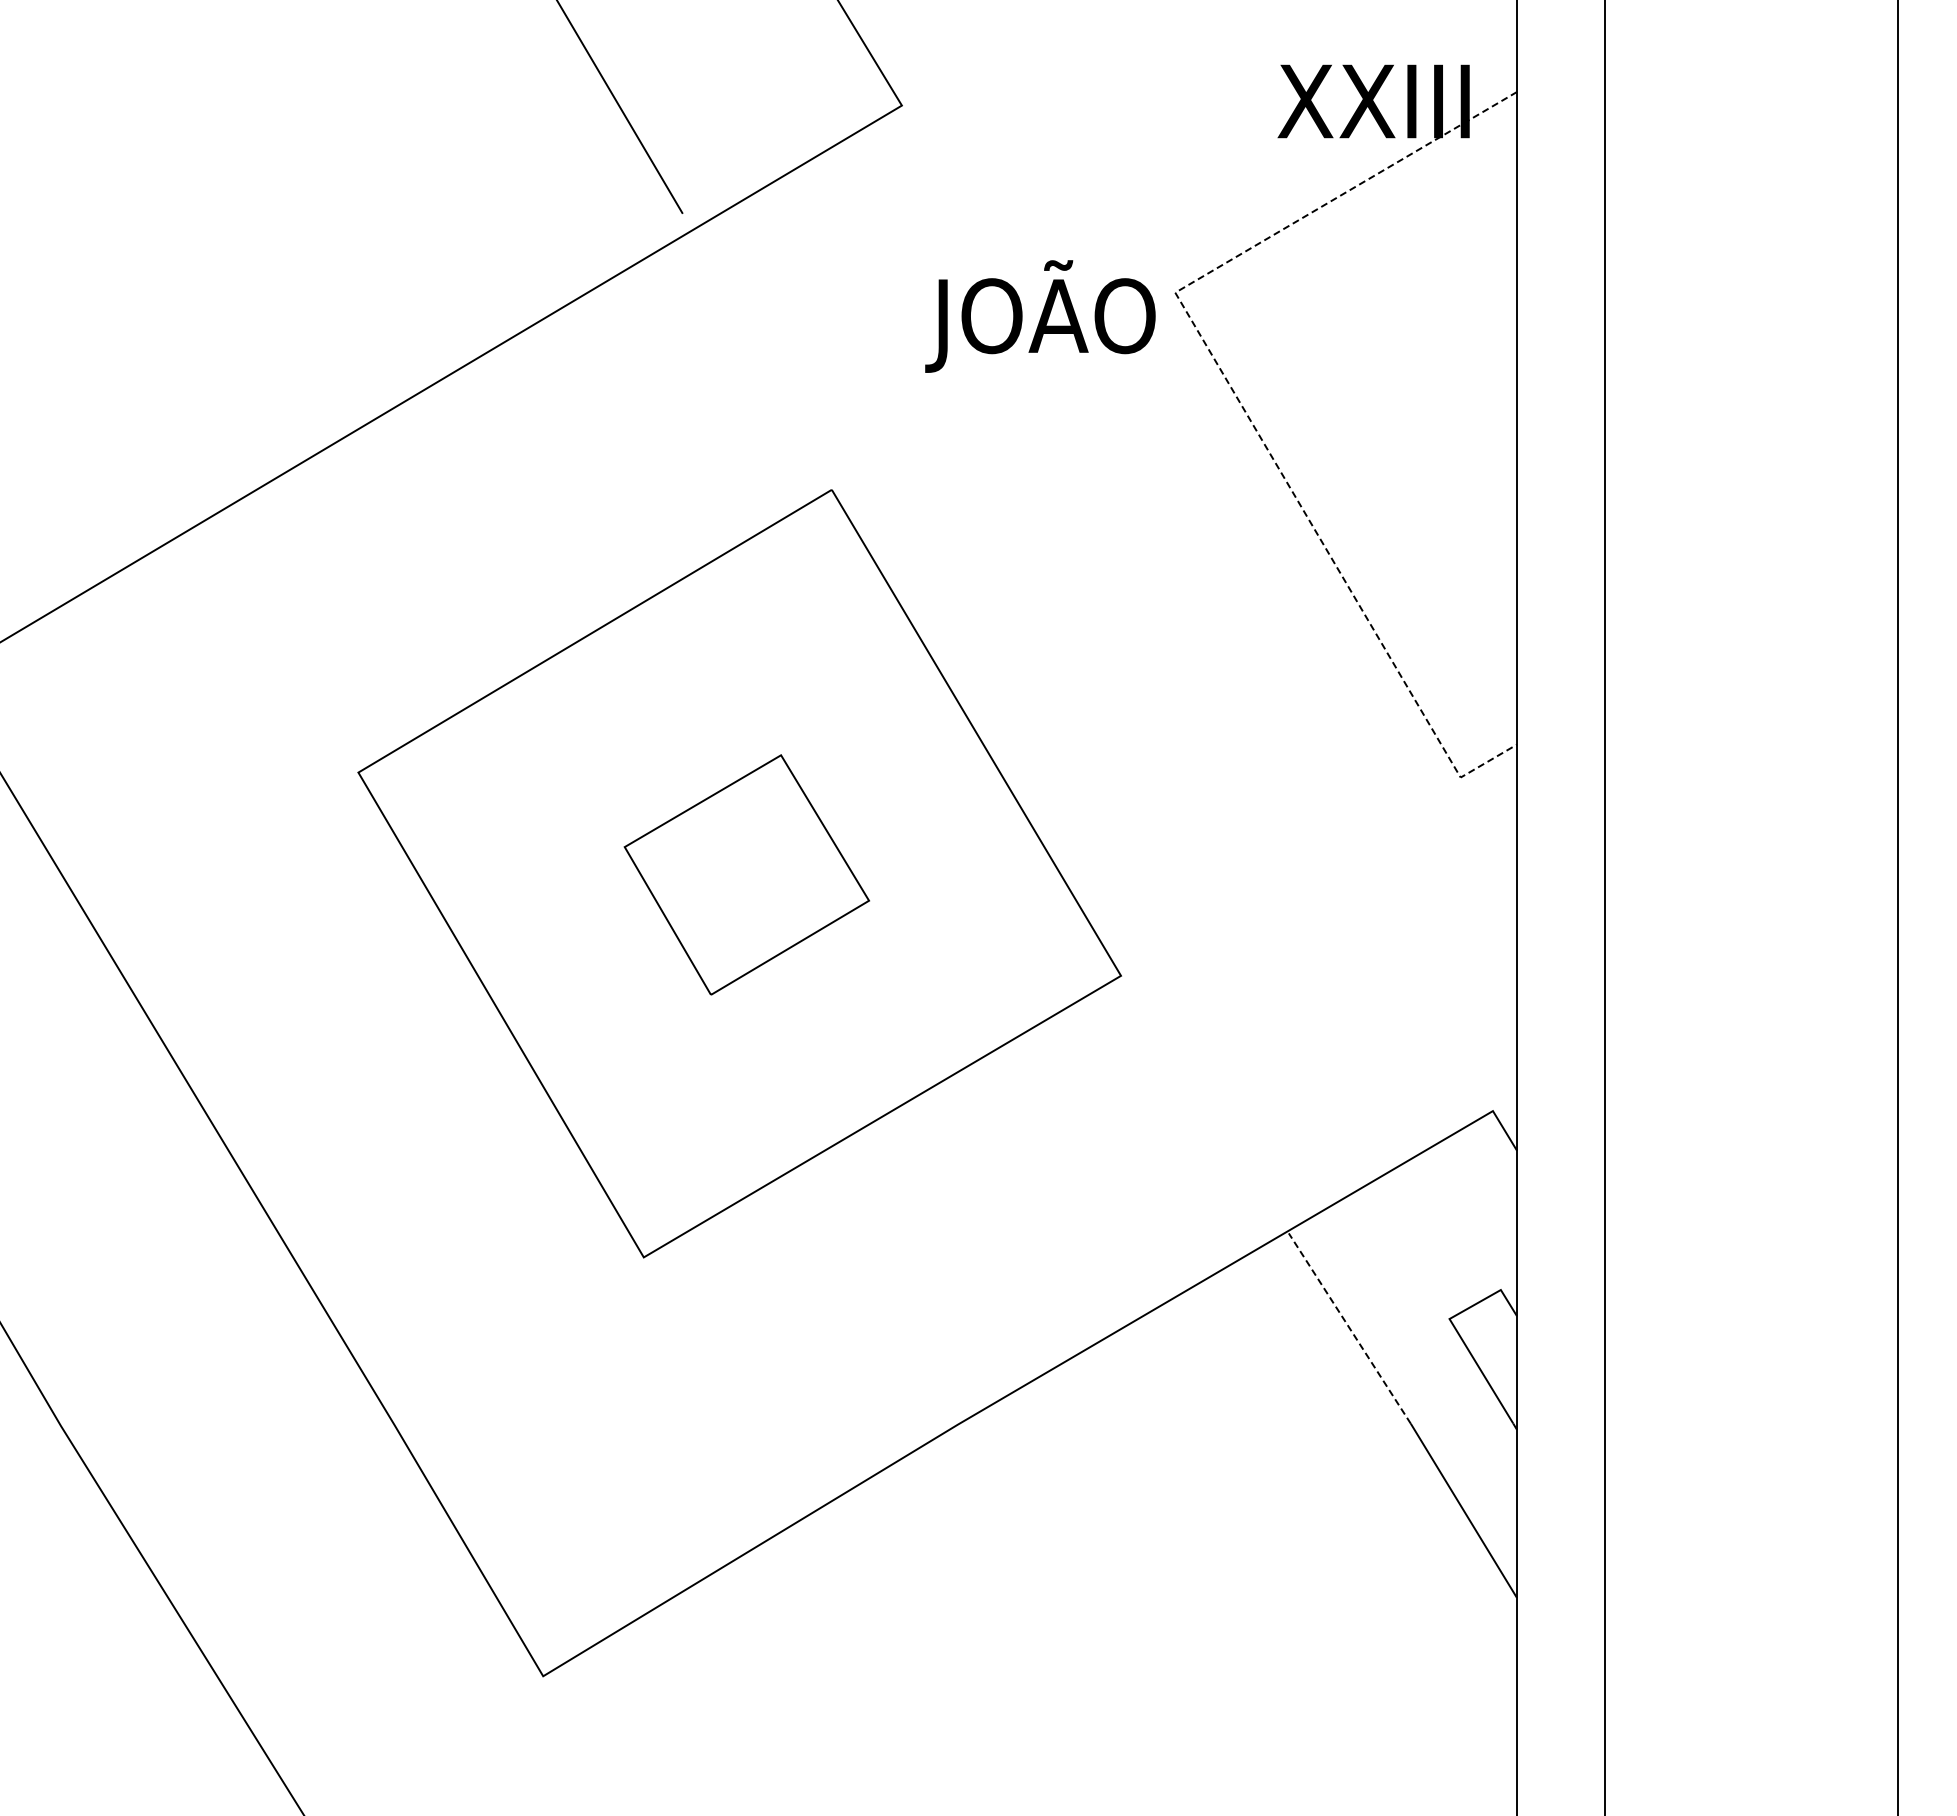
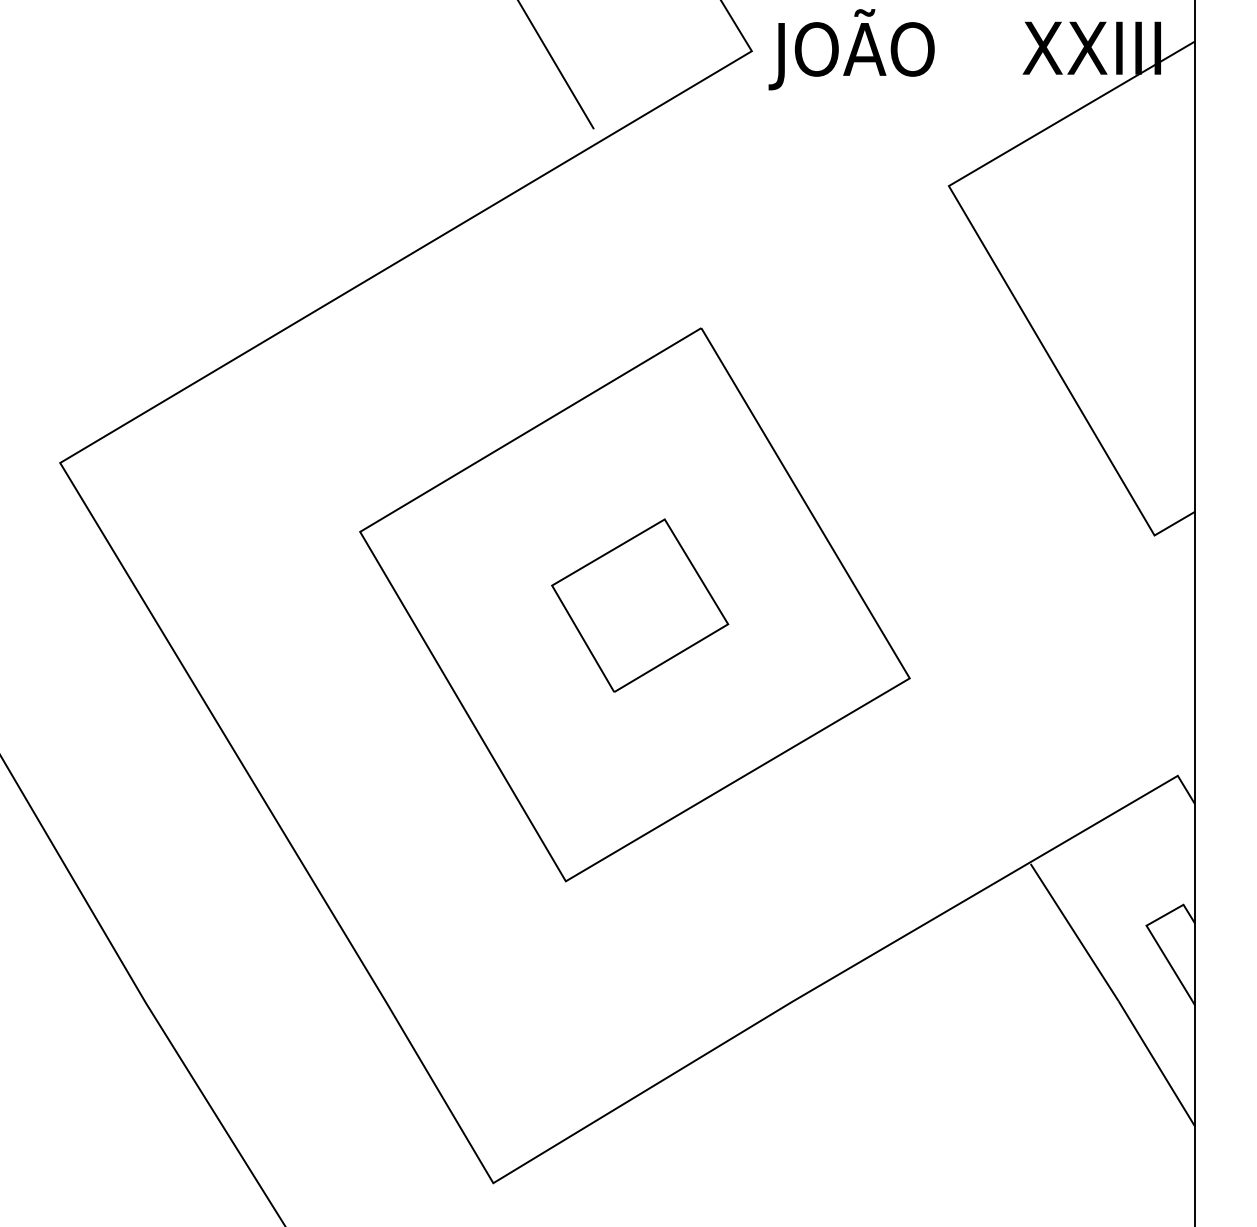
text: (1040, 316) -> (851, 49), moved
line: (1234, 392) -> (991, 257), dashed -> solid
line: (1349, 1328) -> (1074, 932), dashed -> solid

